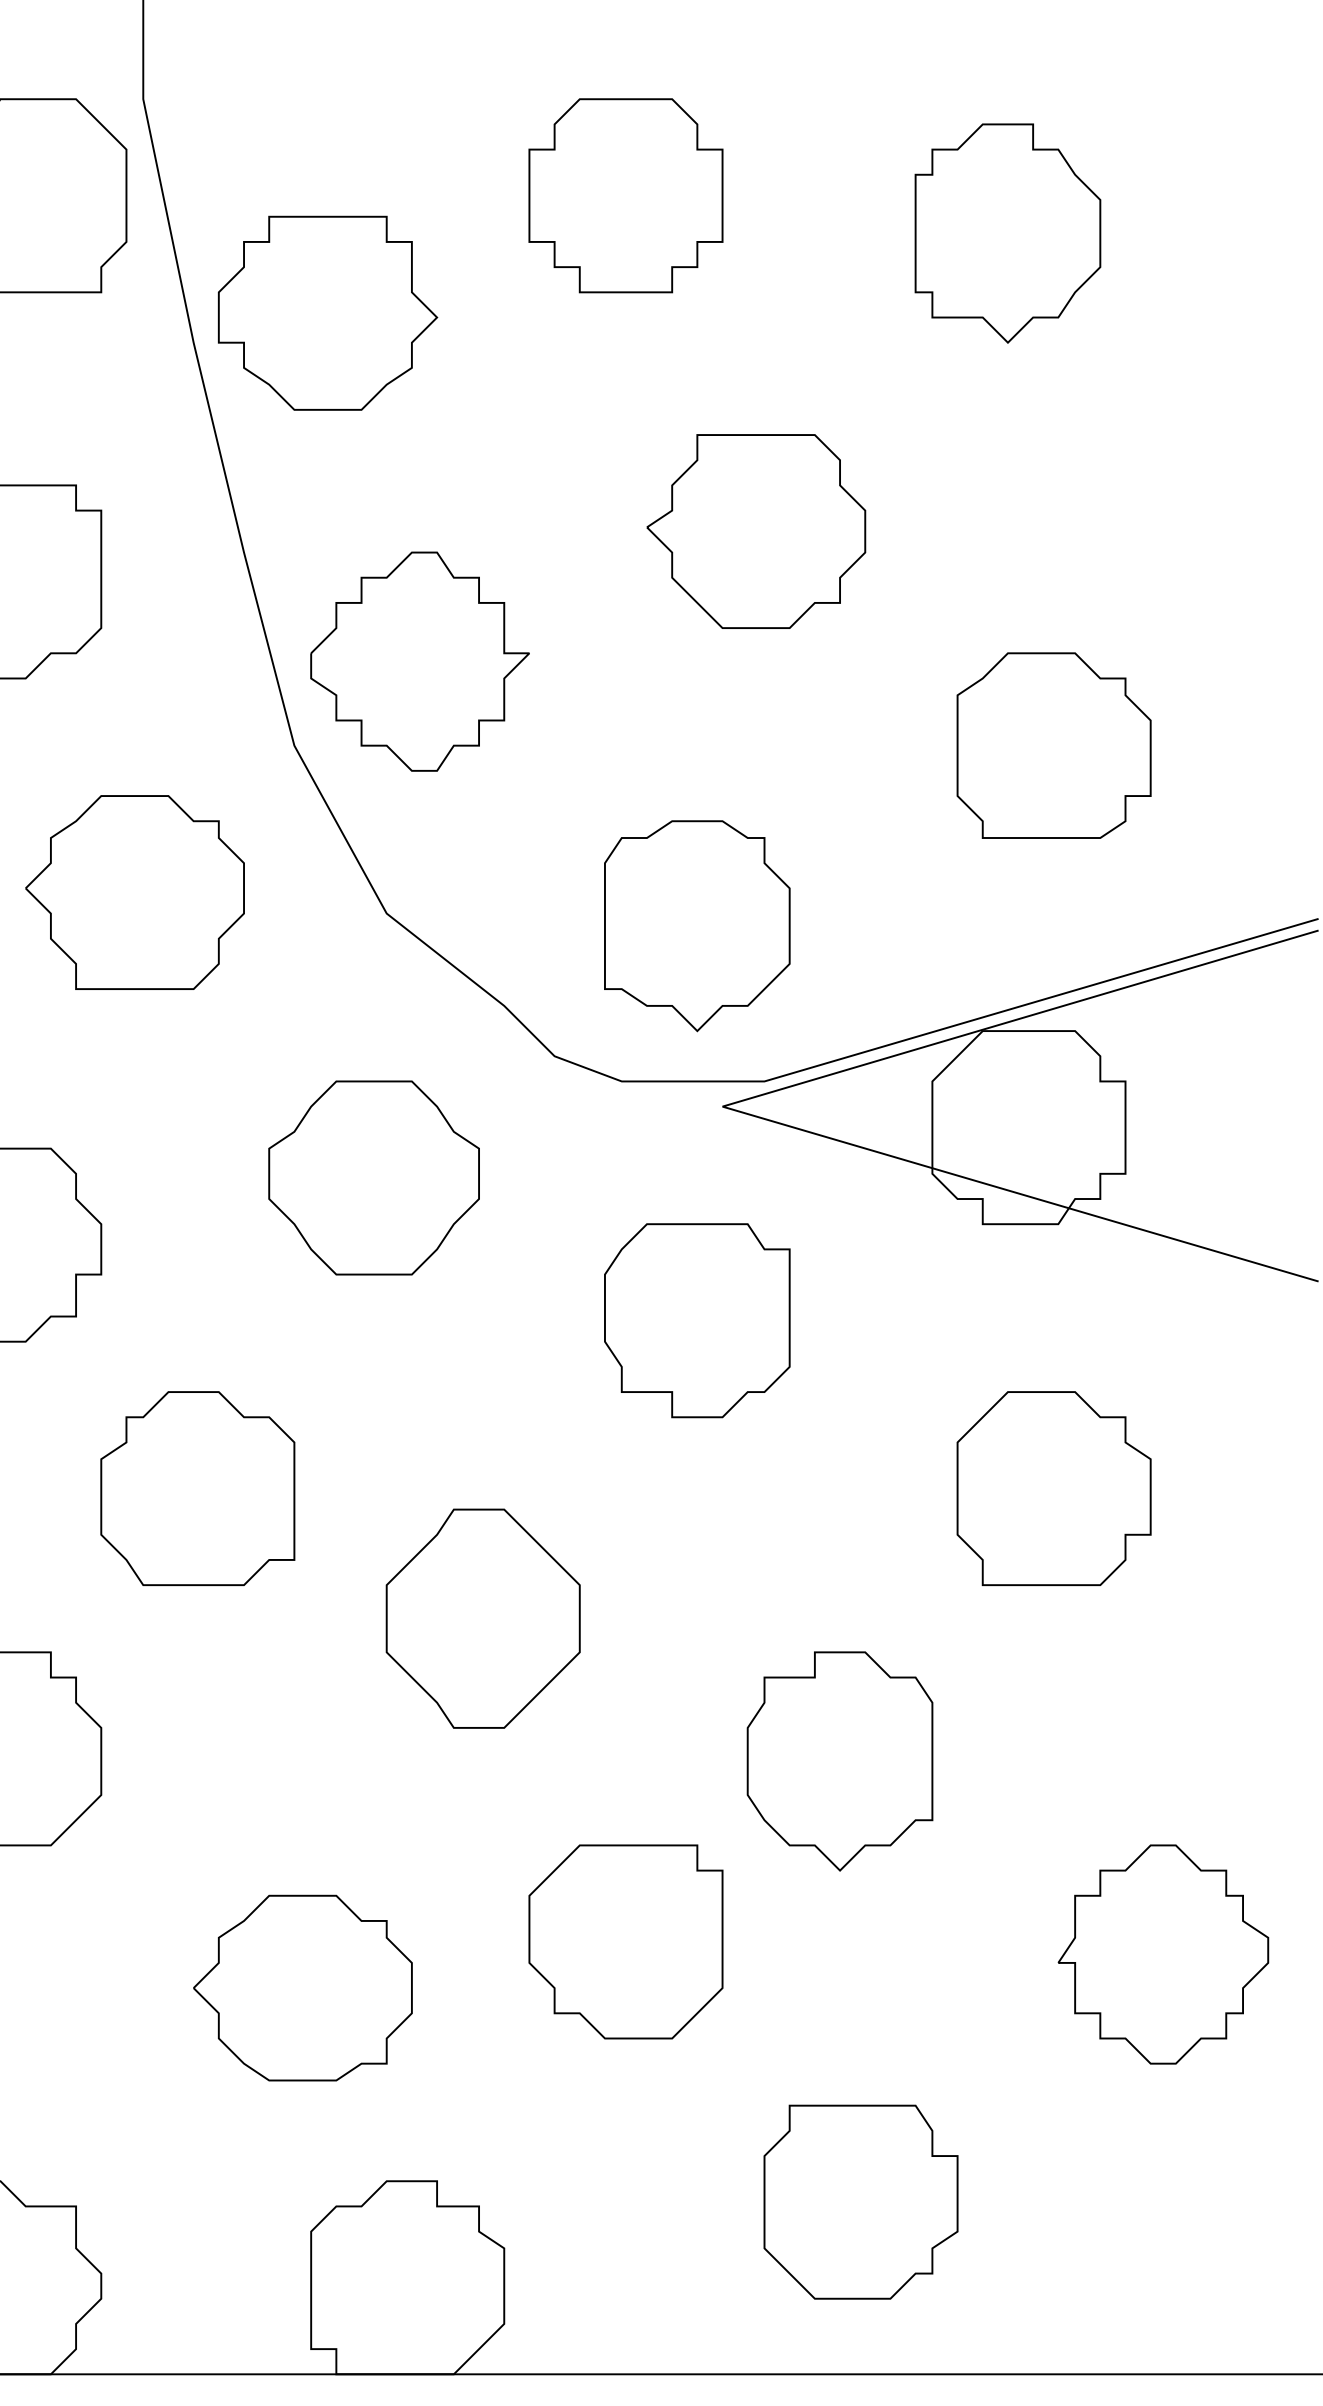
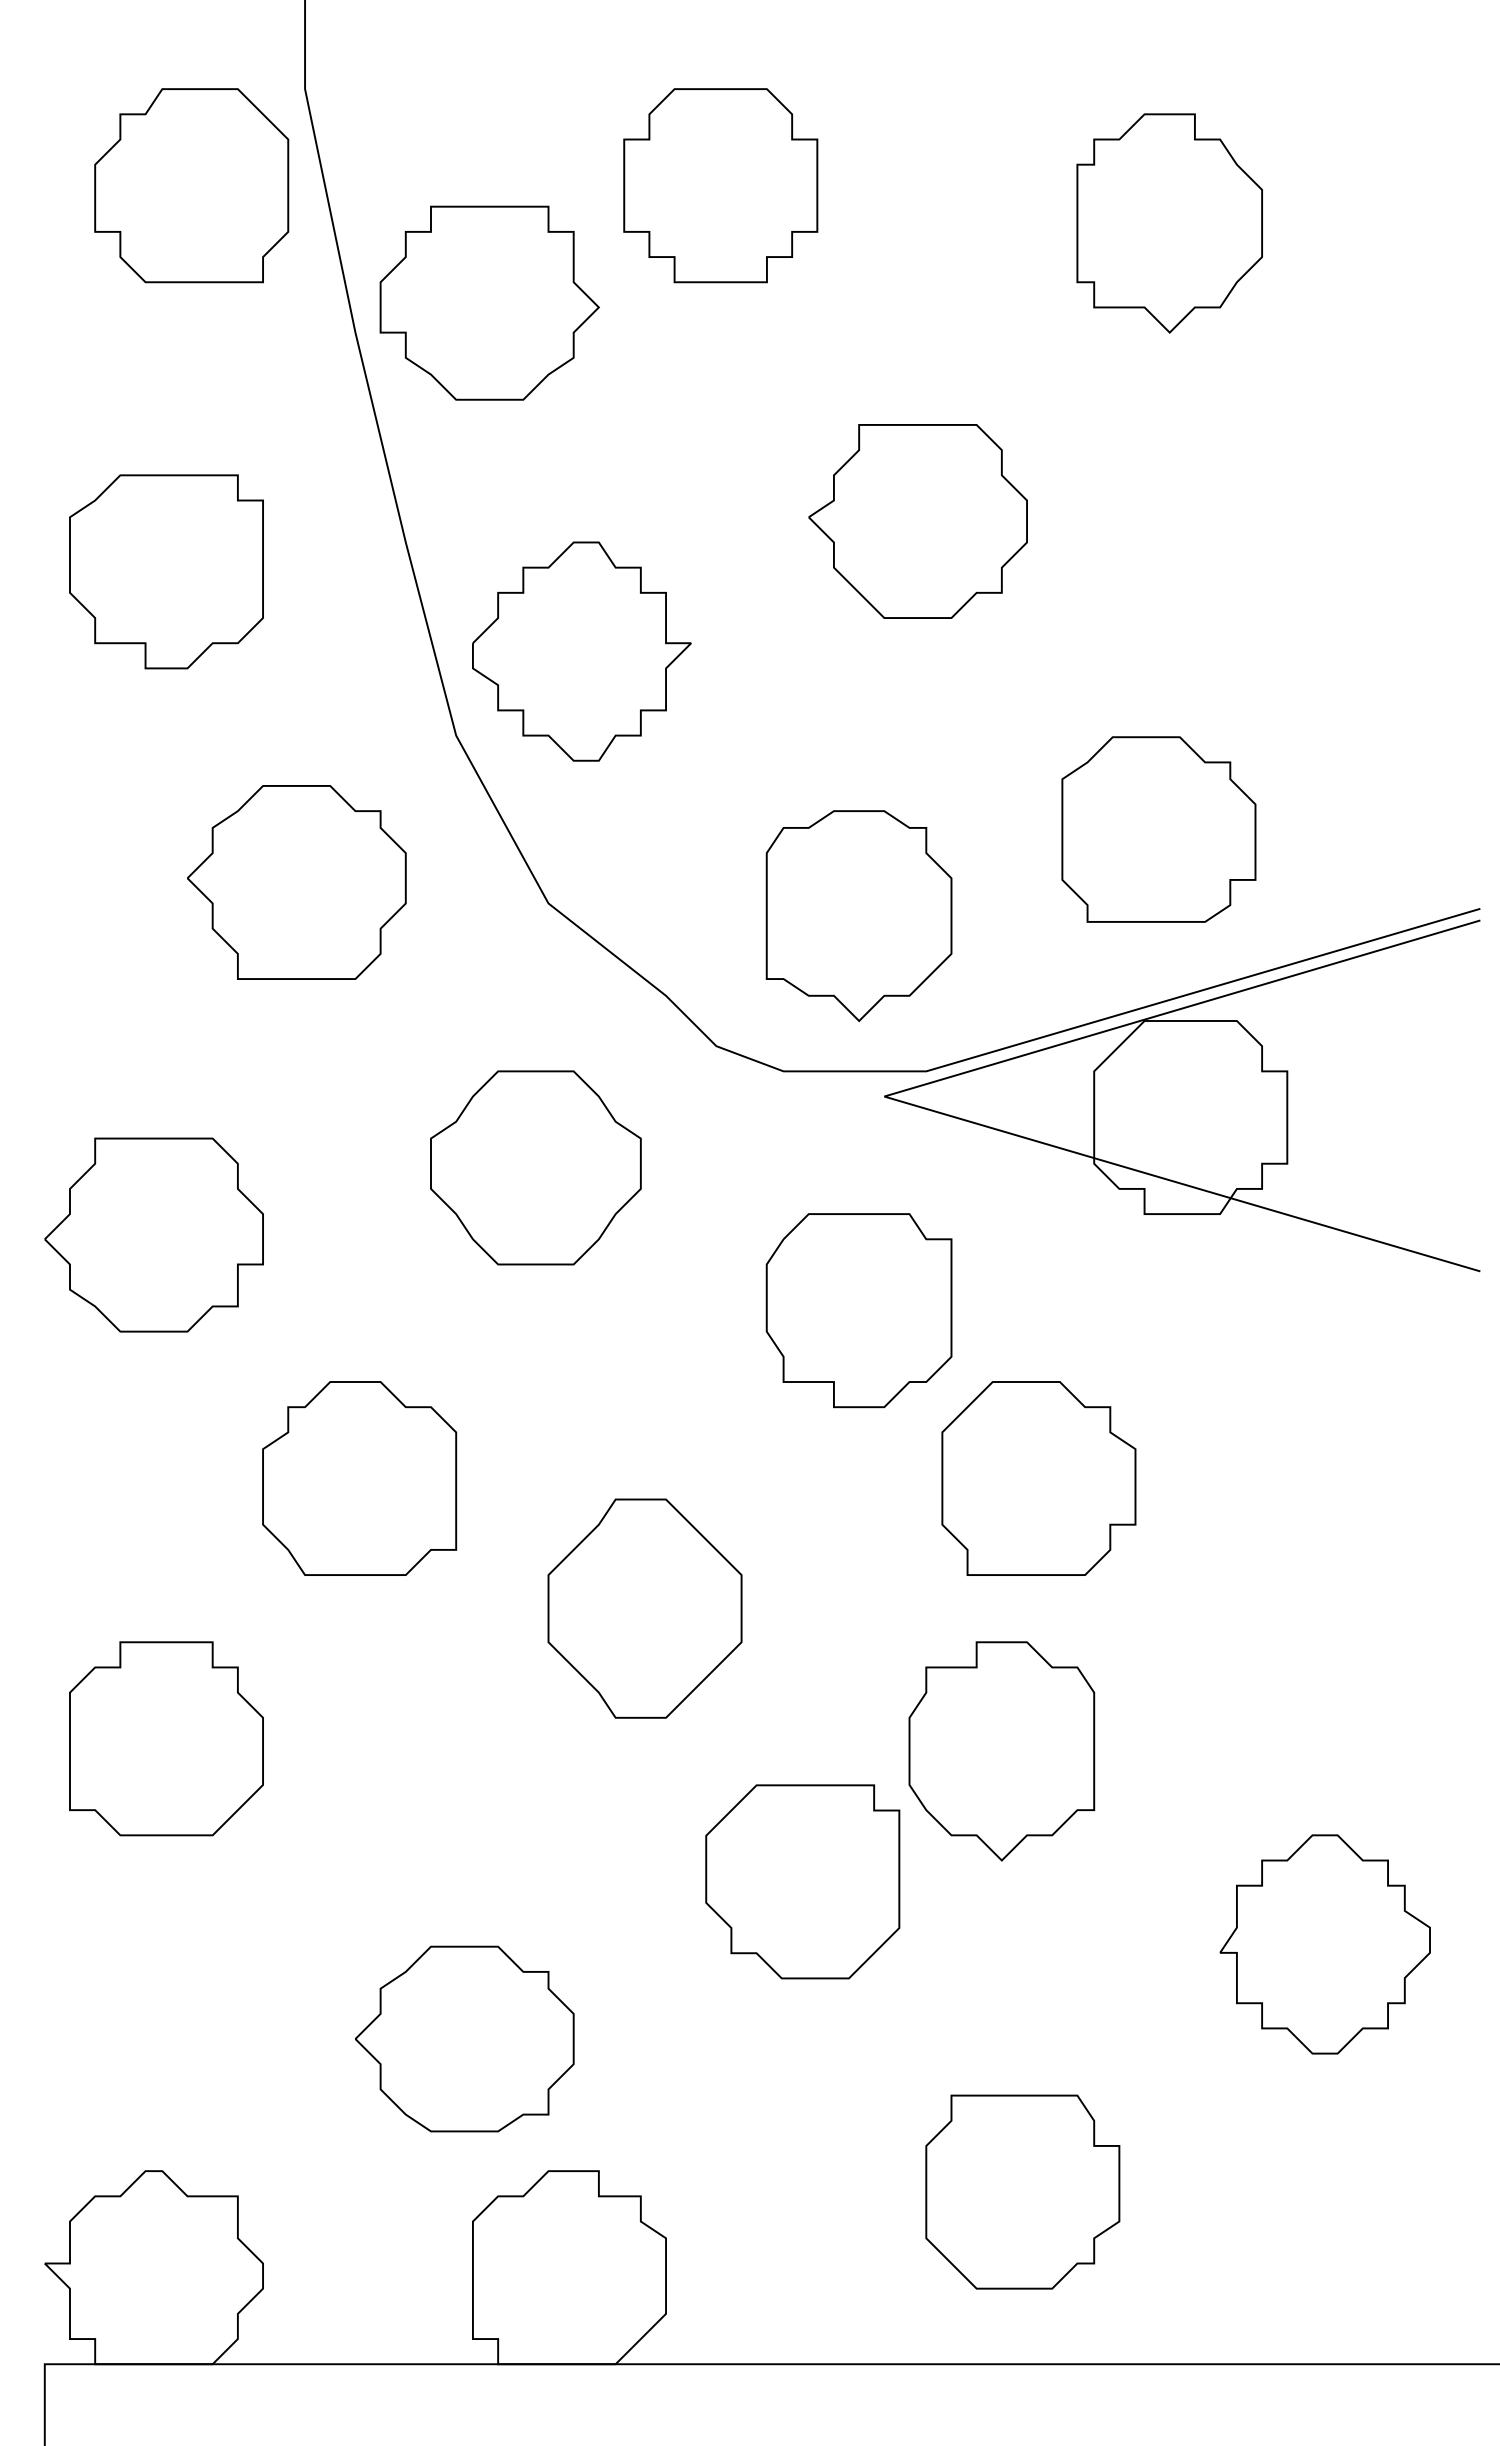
part: (625, 195) -> (720, 185), moved
part: (1053, 745) -> (1158, 829), moved
part: (1053, 1488) -> (1038, 1478), moved
part: (625, 1941) -> (802, 1881), moved
part: (302, 1987) -> (464, 2038), moved

